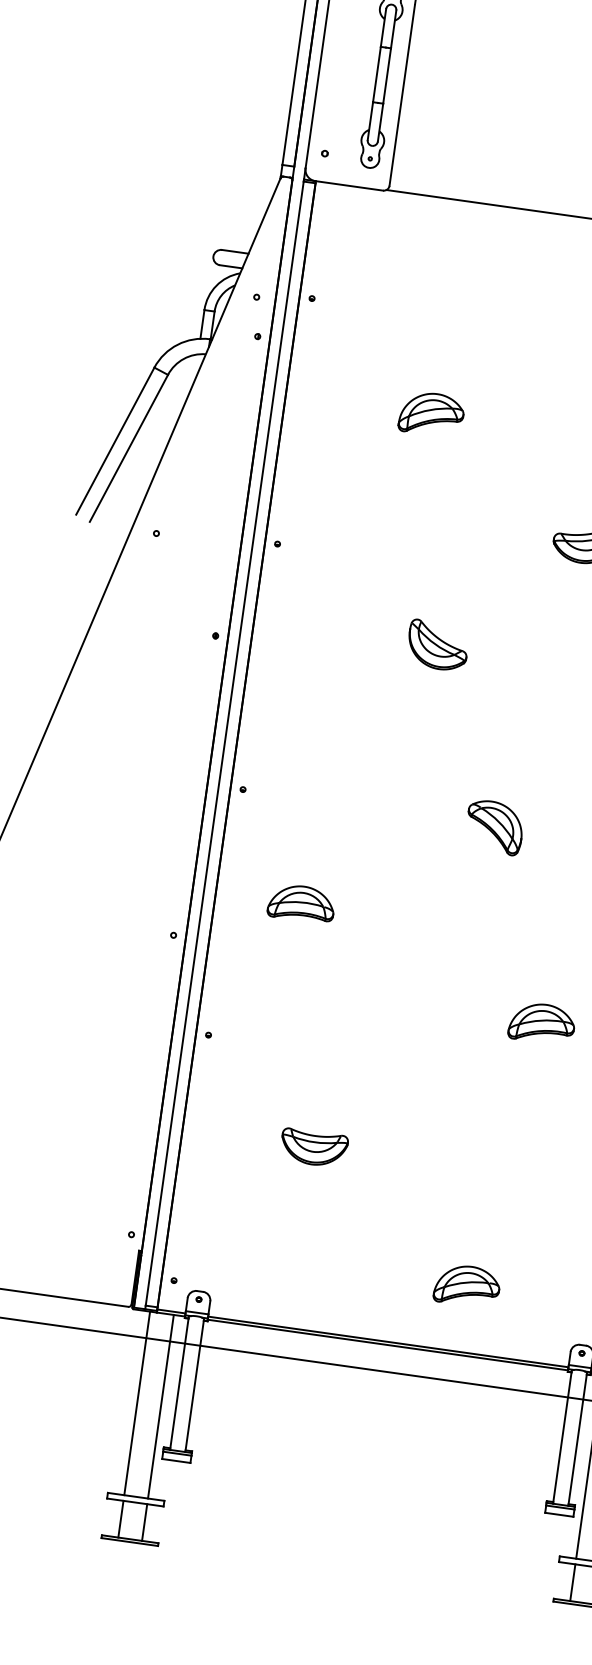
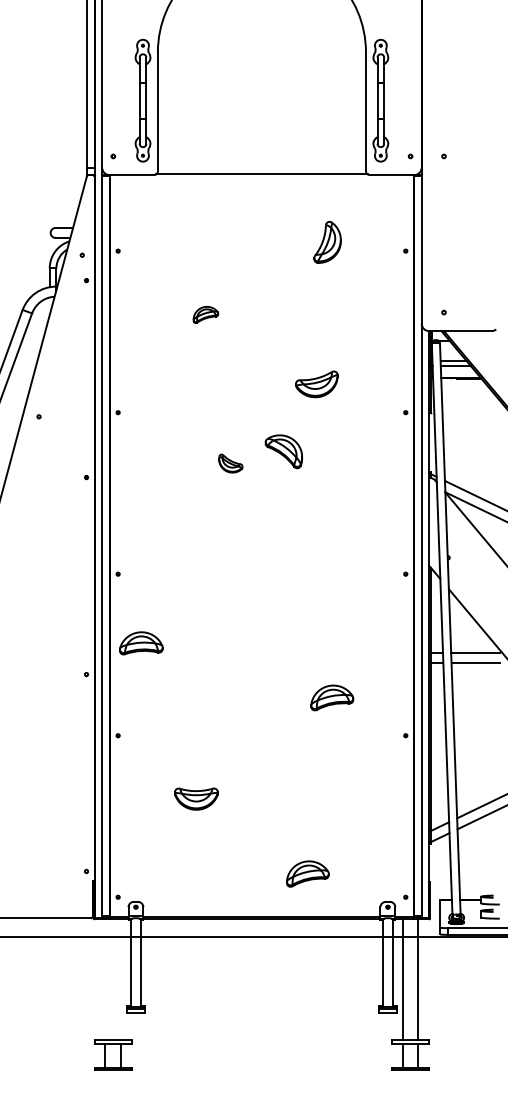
part: (431, 413) -> (205, 314), size x0.6
part: (437, 645) -> (230, 463), size x0.6
part: (494, 826) -> (283, 451), moved
part: (301, 903) -> (141, 643), moved
line: (137, 1402) -> (105, 979), removed
line: (161, 1406) -> (121, 979), removed

